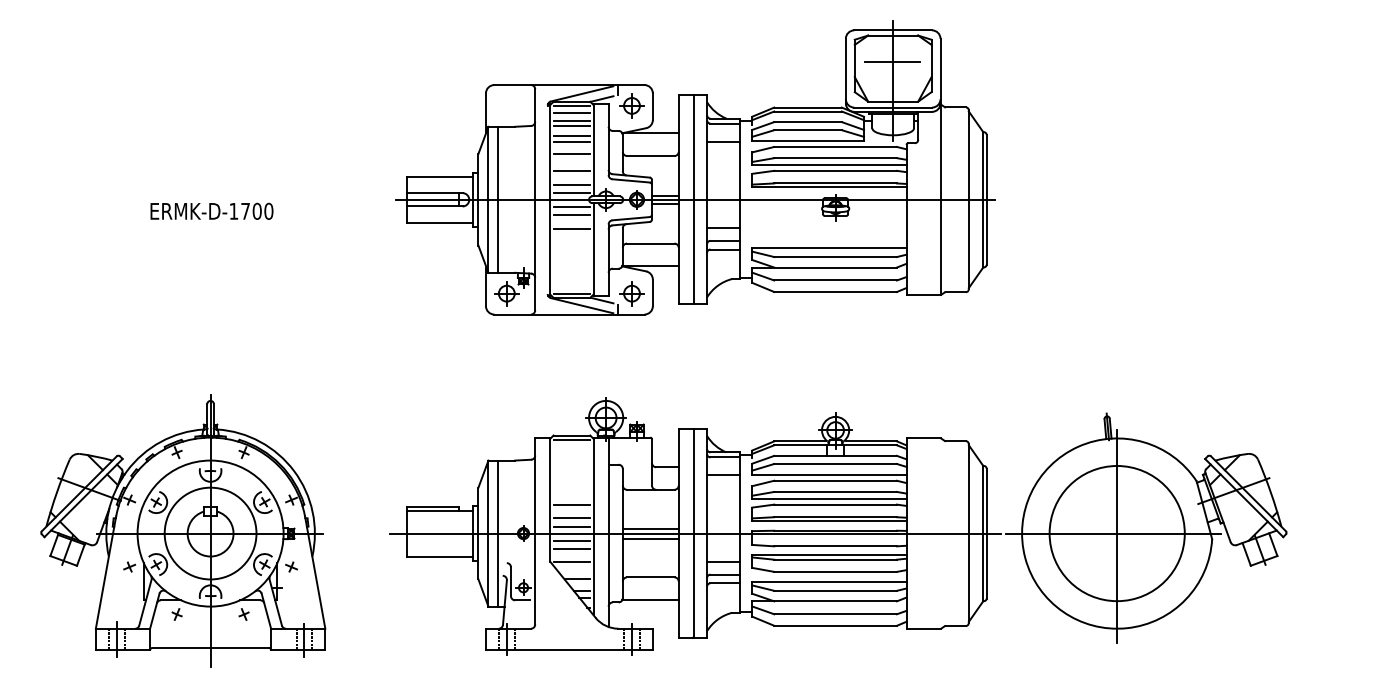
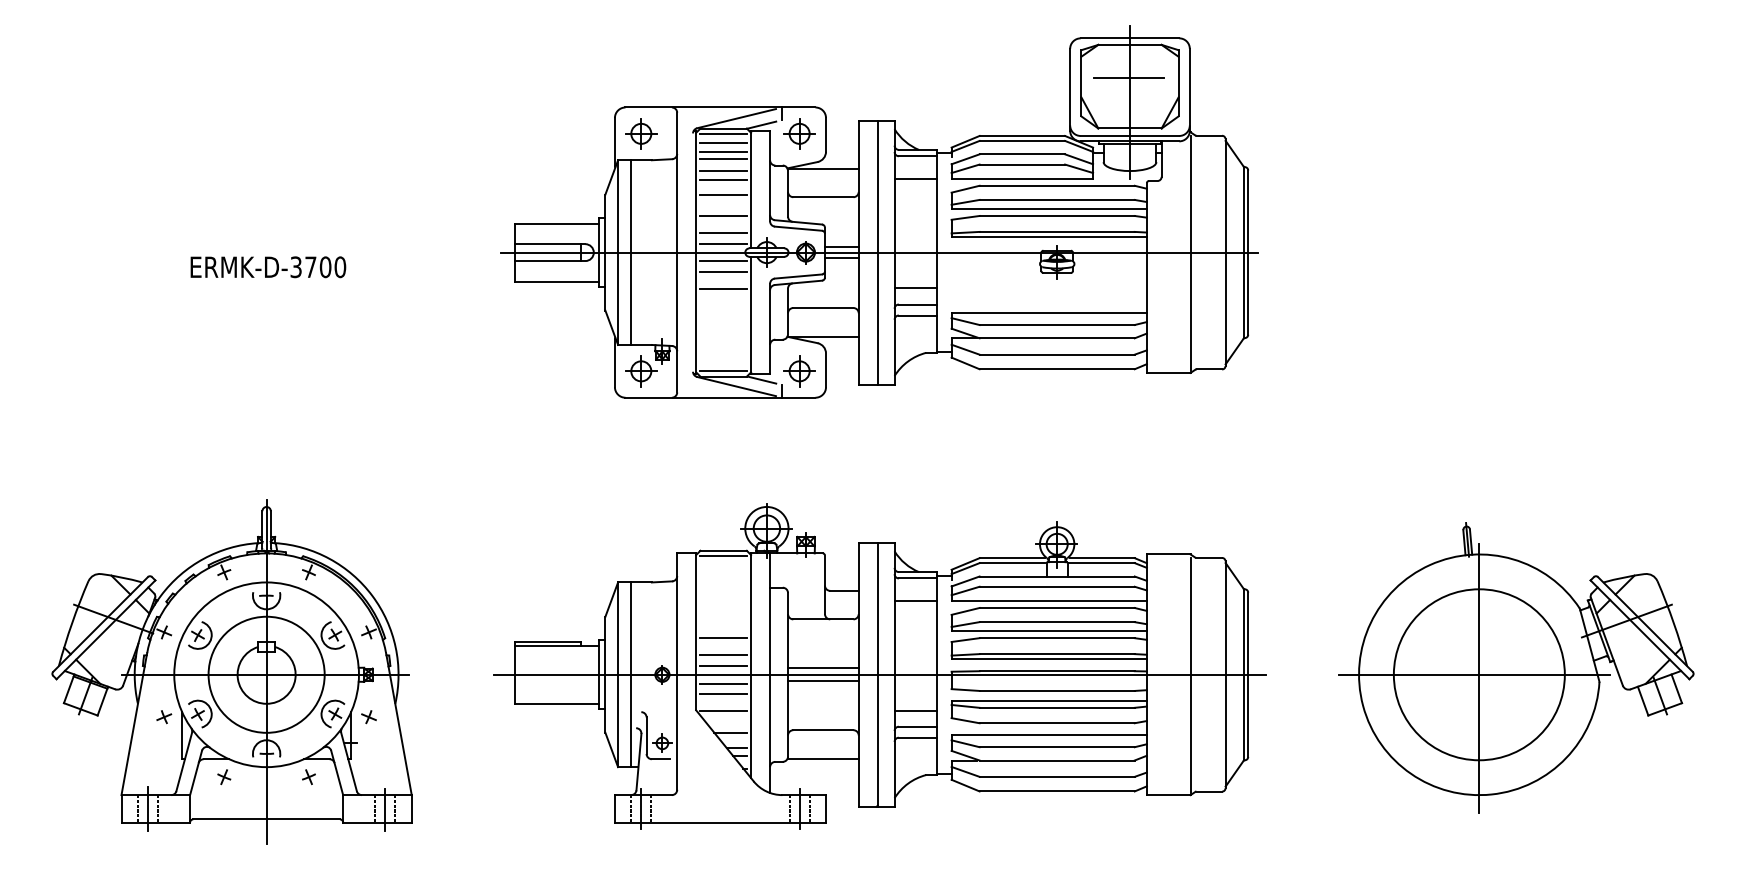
part: (506, 105) -> (641, 133), added
text: (233, 211) -> (295, 267), ERMK-D-1700 -> ERMK-D-3700
part: (1146, 527) -> (1516, 667), moved
line: (941, 534) -> (1190, 675), added

